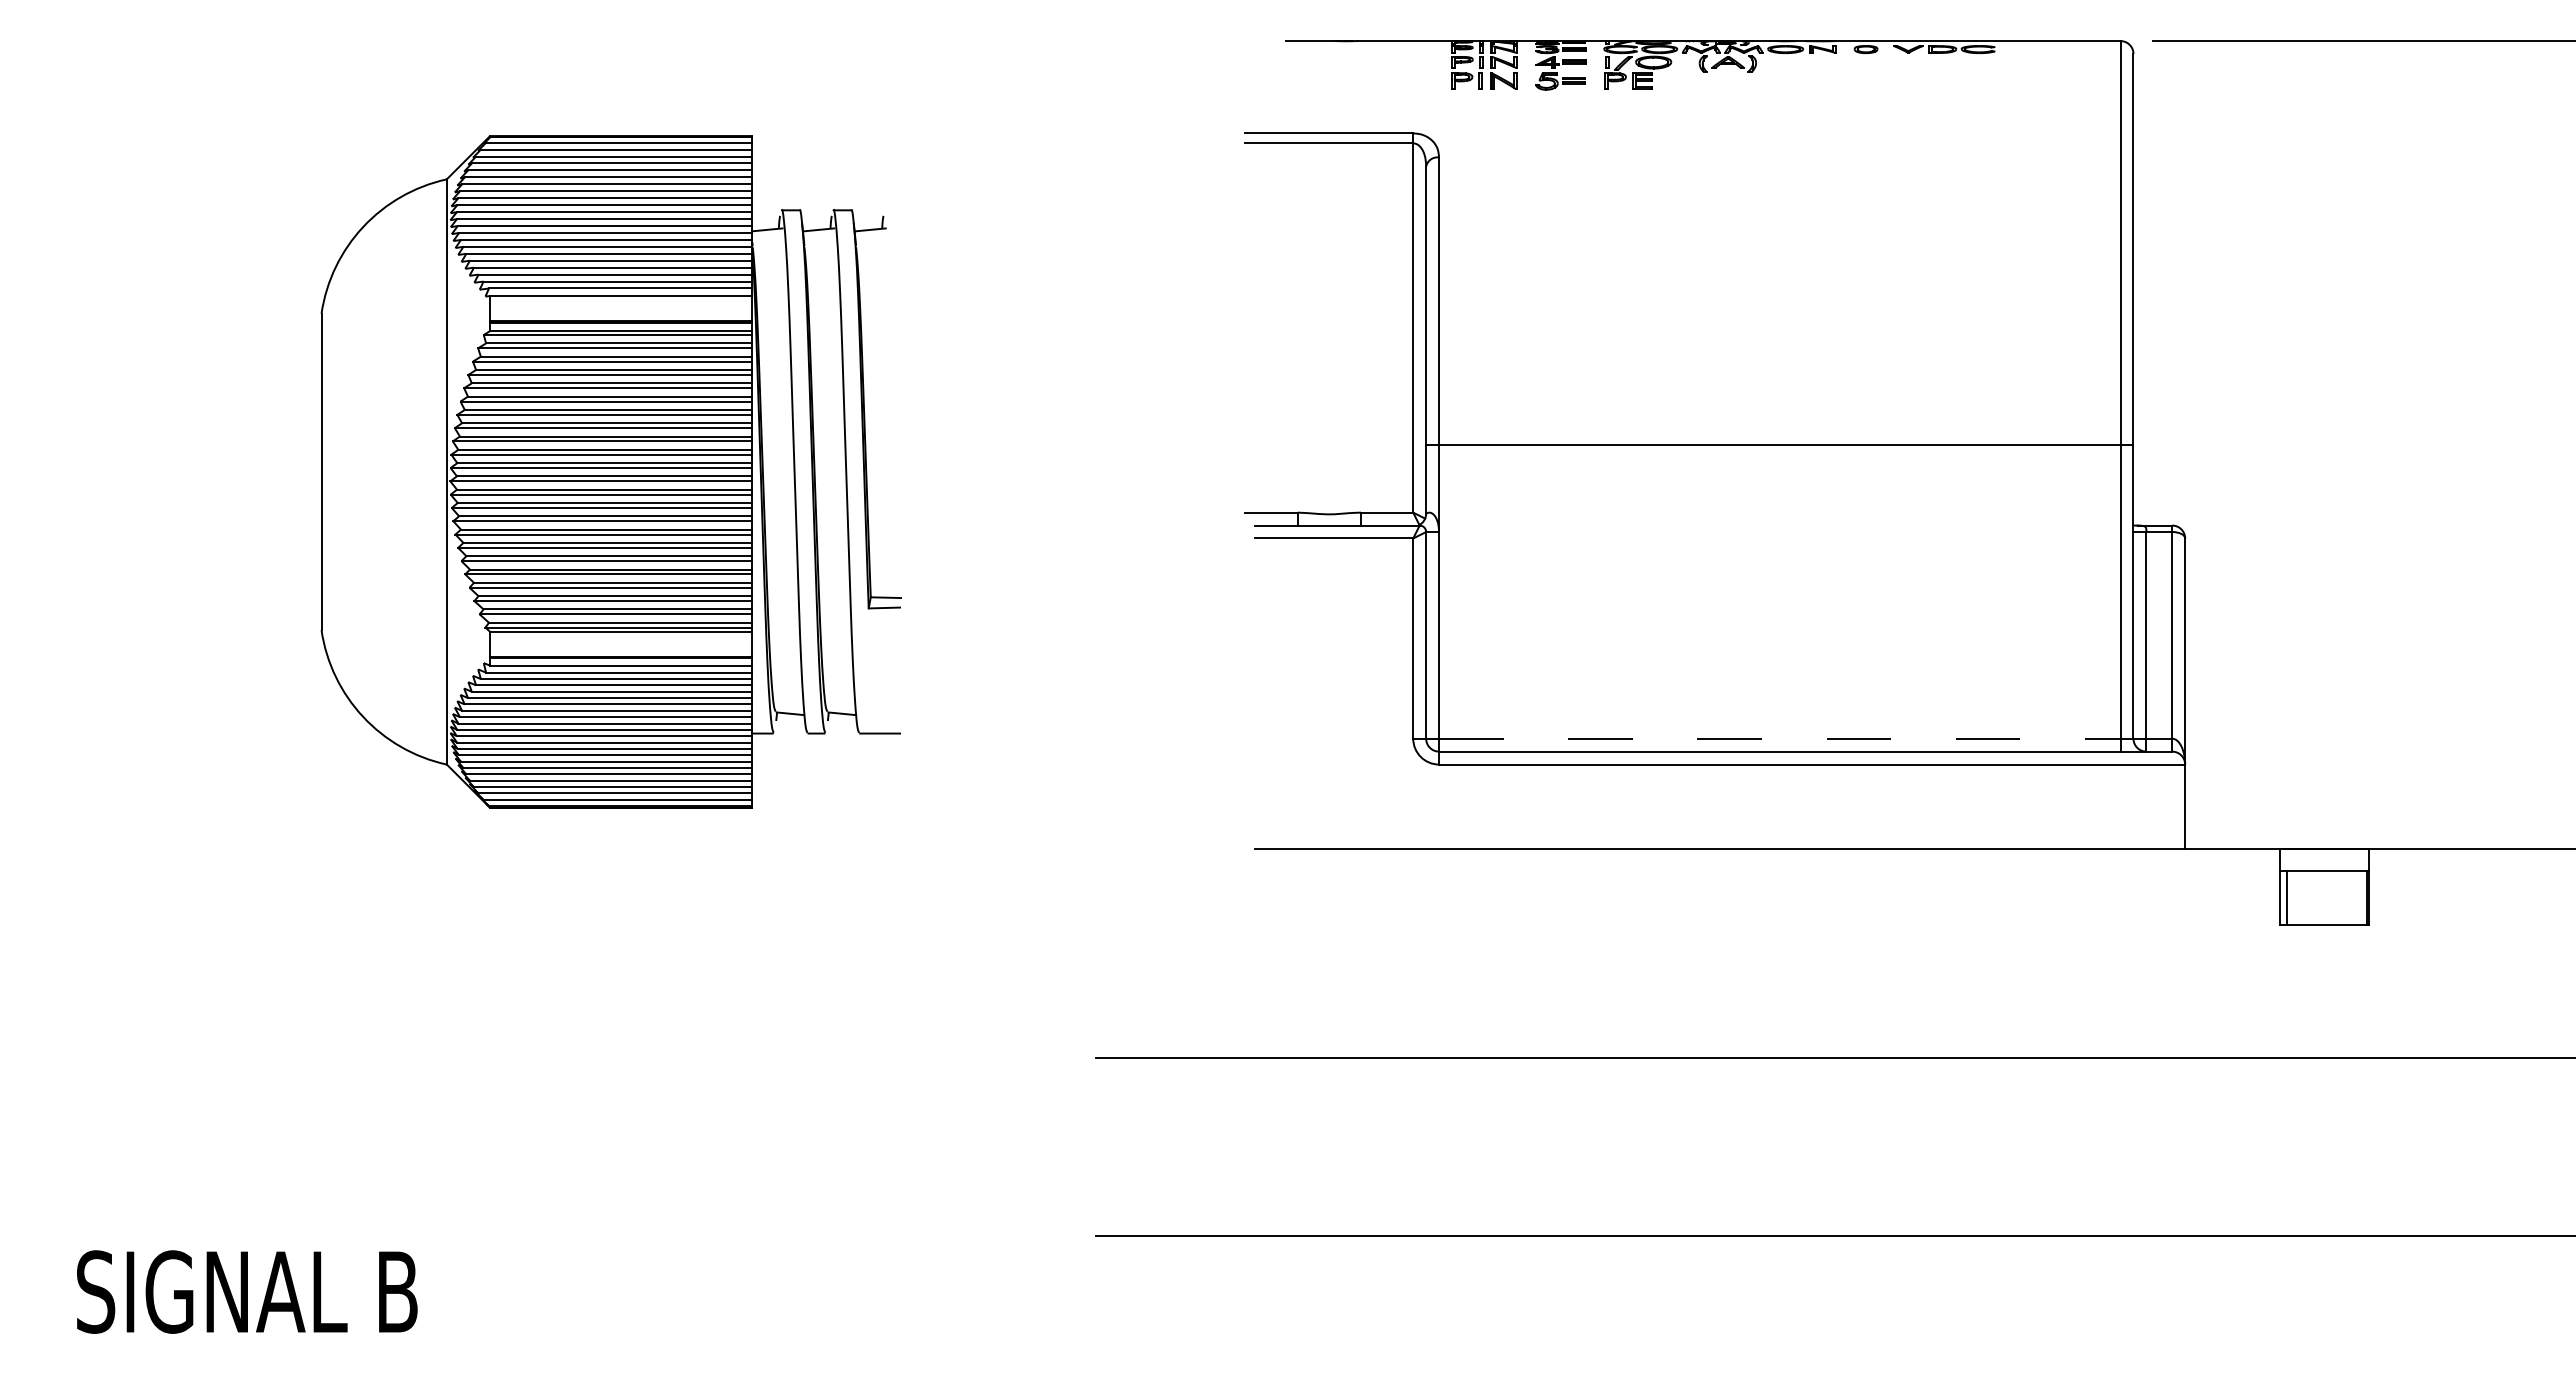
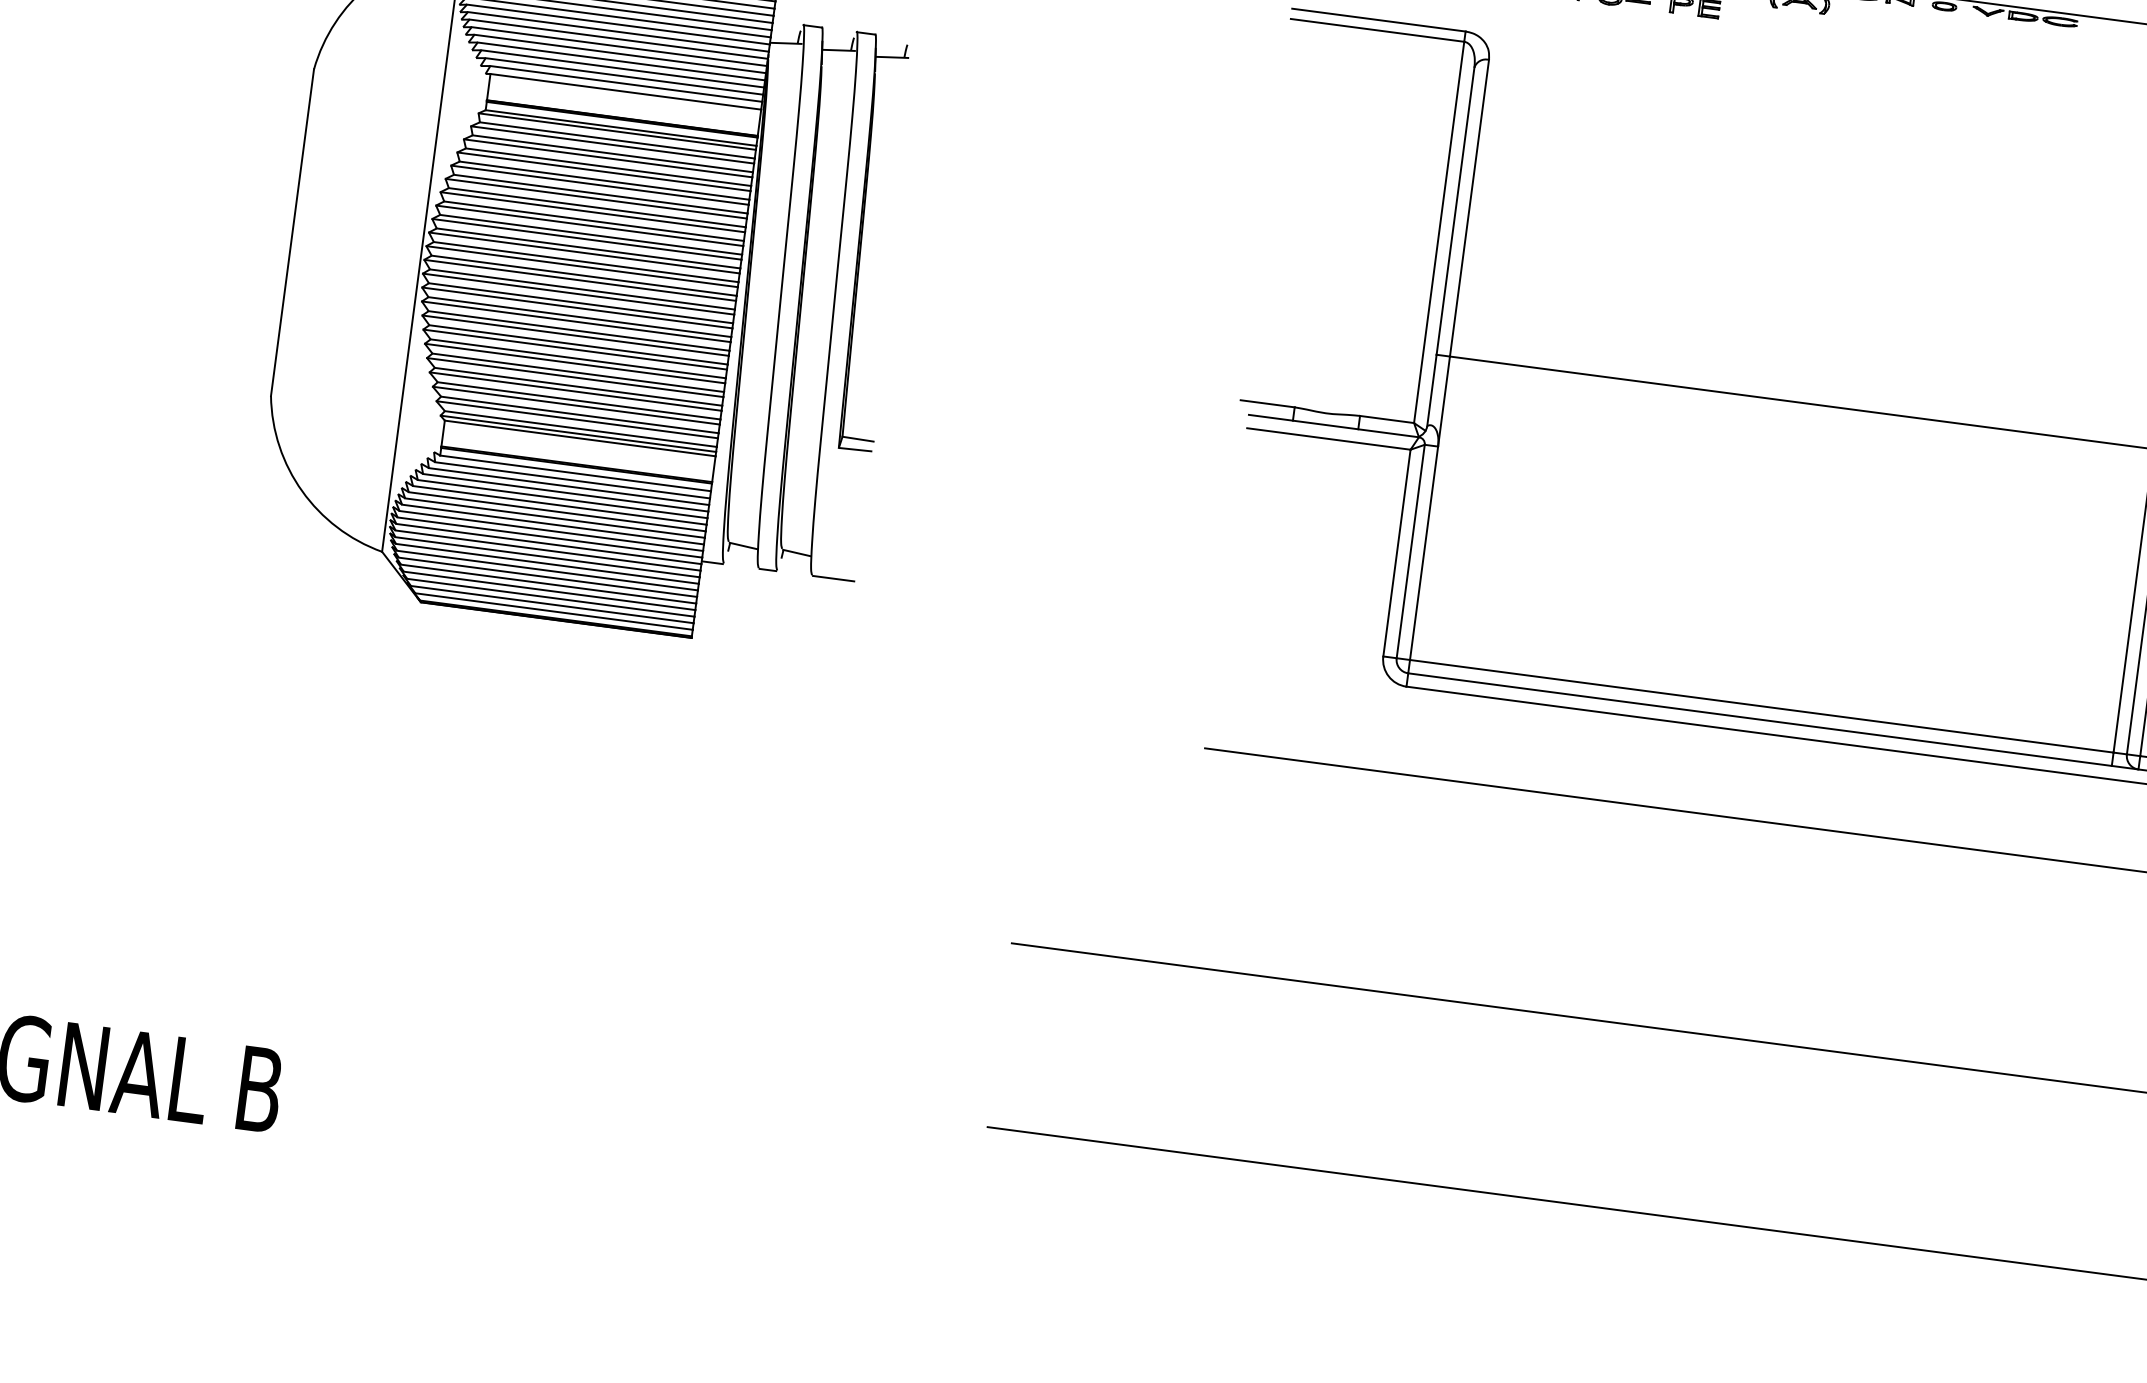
line: (1779, 738) -> (1761, 706), dashed -> solid

